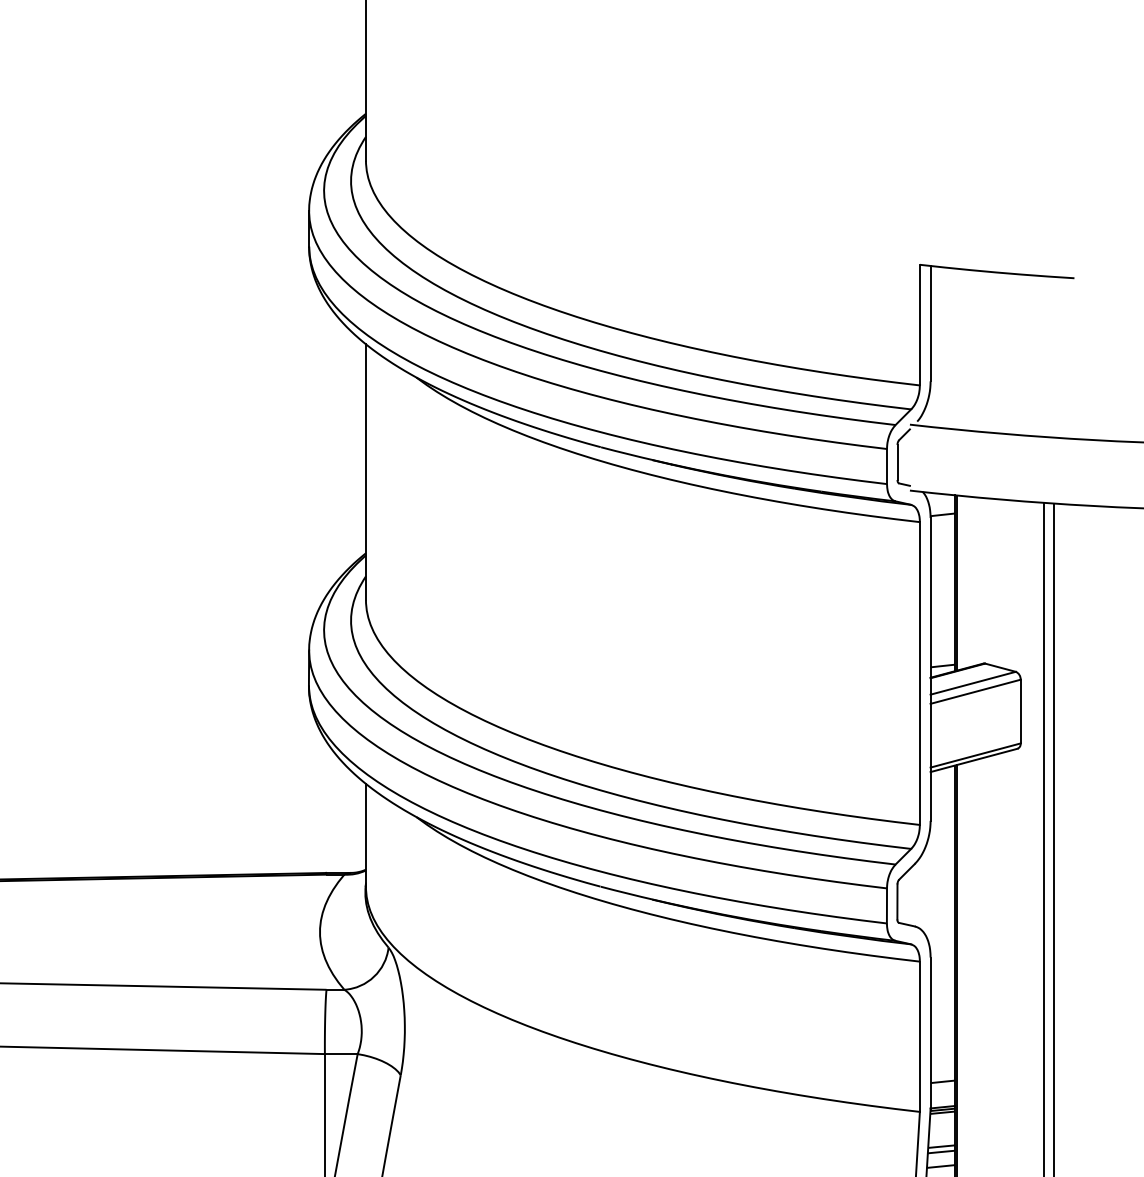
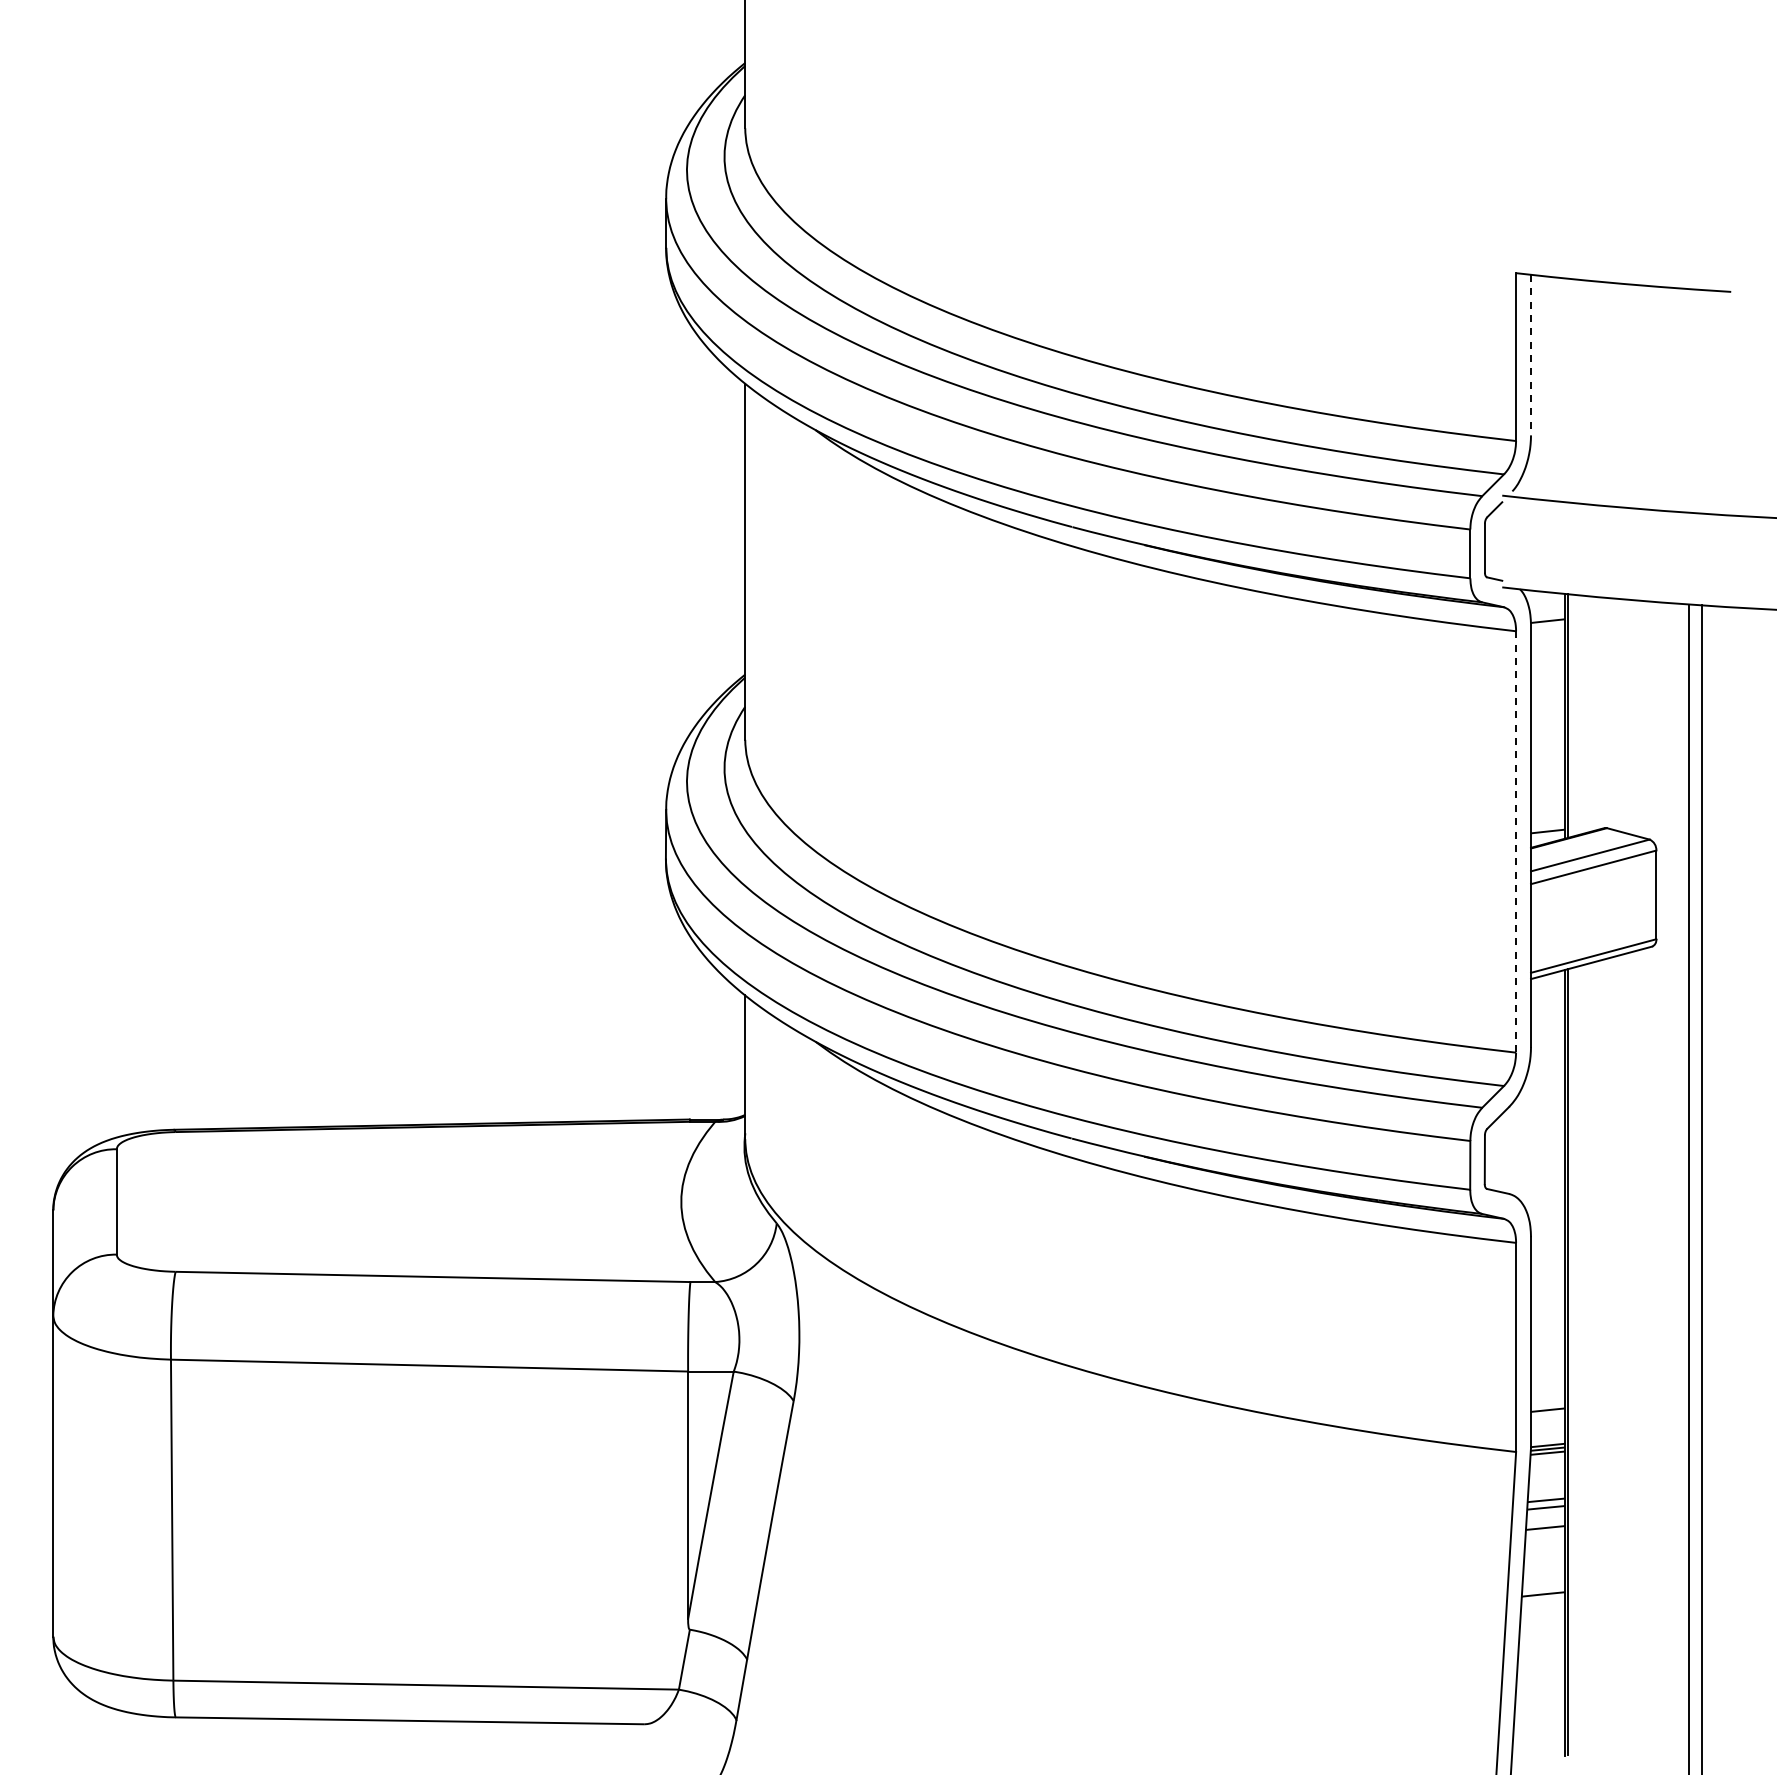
line: (930, 323) -> (1531, 355), solid -> dashed
line: (920, 673) -> (1516, 841), solid -> dashed

